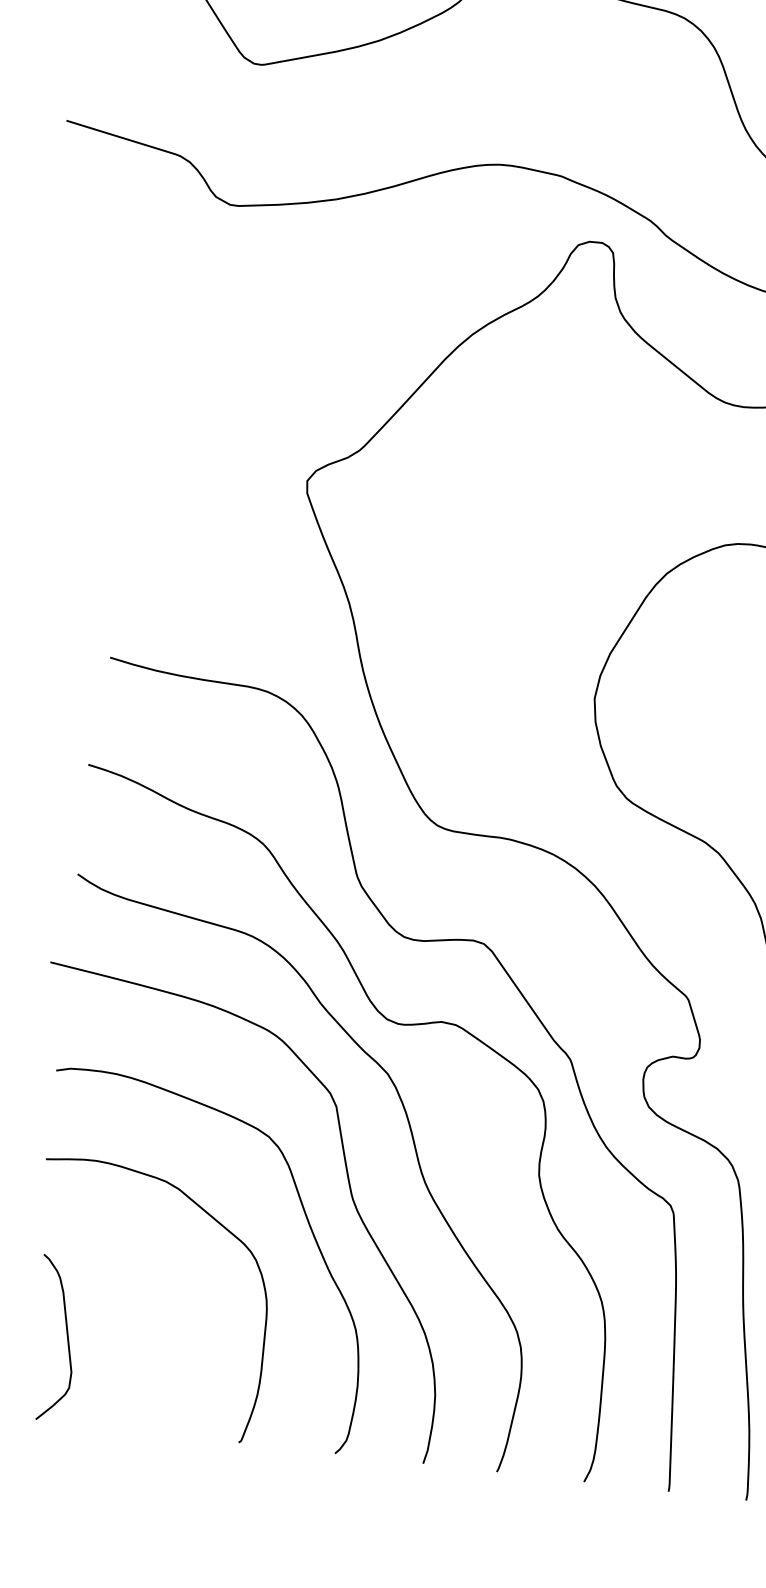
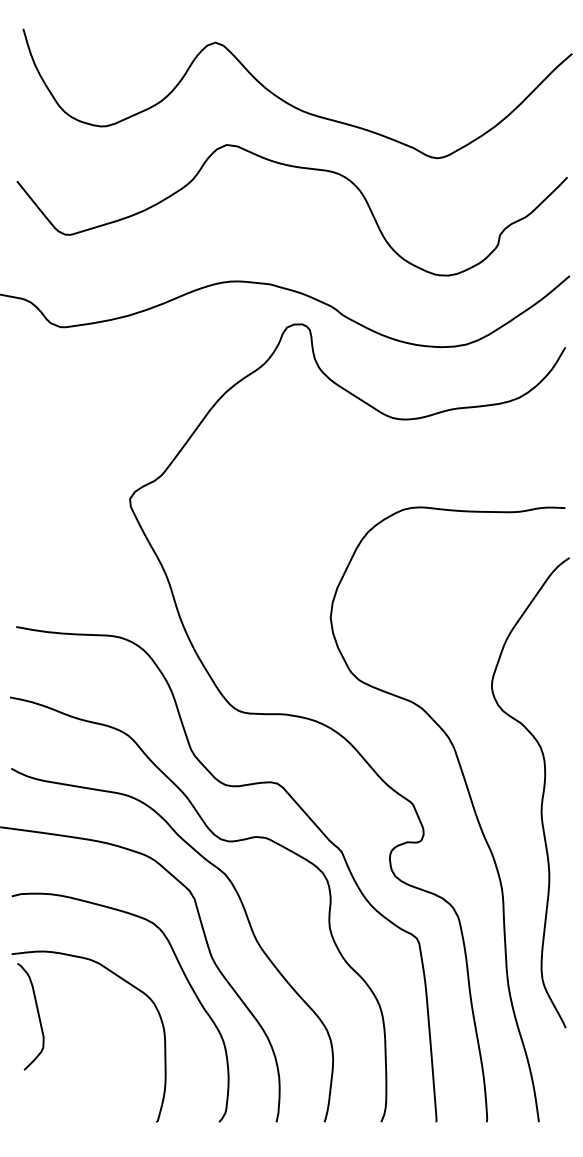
curve: (65, 1336) -> (37, 1014), moved

